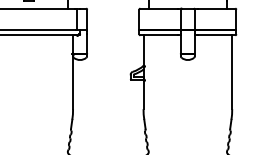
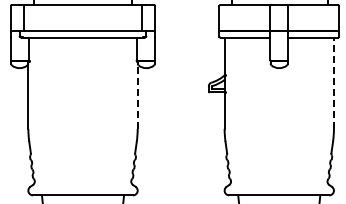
line: (231, 72) -> (333, 83), solid -> dashed
line: (72, 82) -> (137, 95), solid -> dashed

